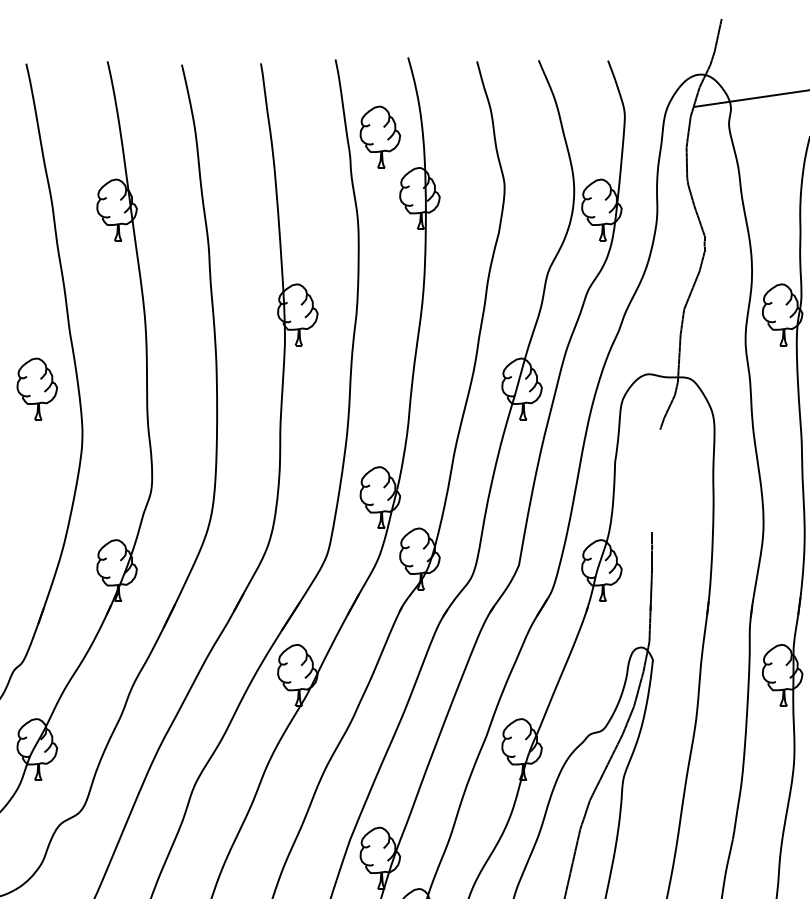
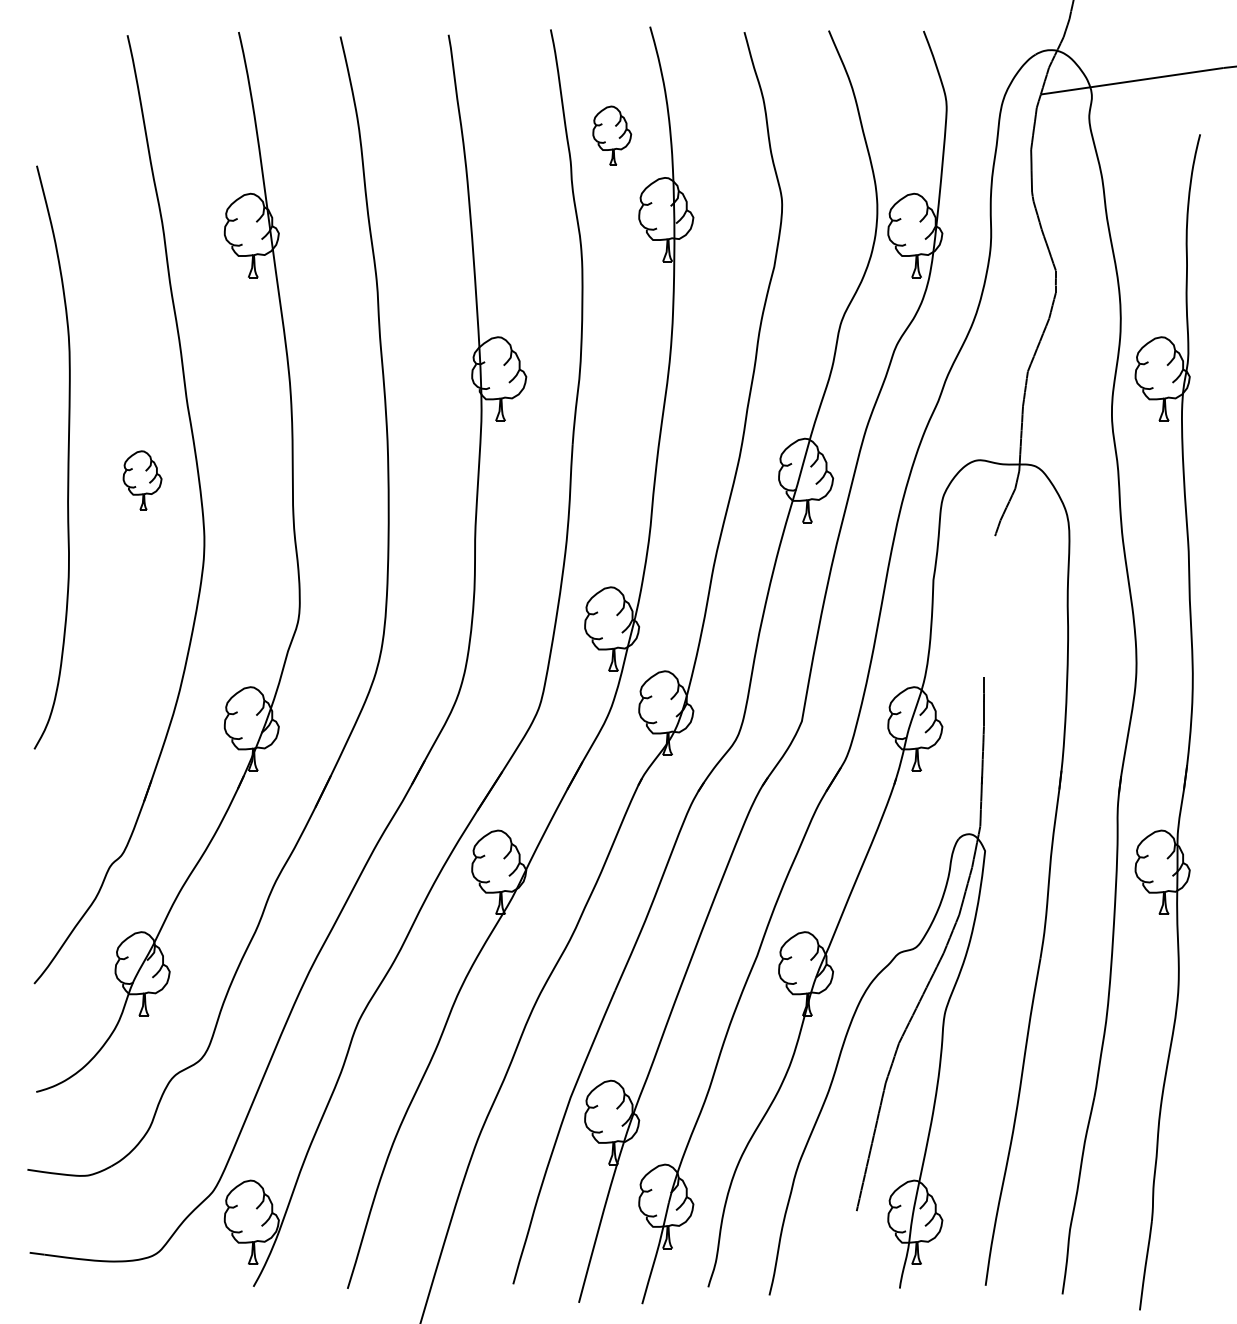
part: (380, 136) -> (612, 135), size x0.7
part: (37, 389) -> (142, 480), size x0.7

